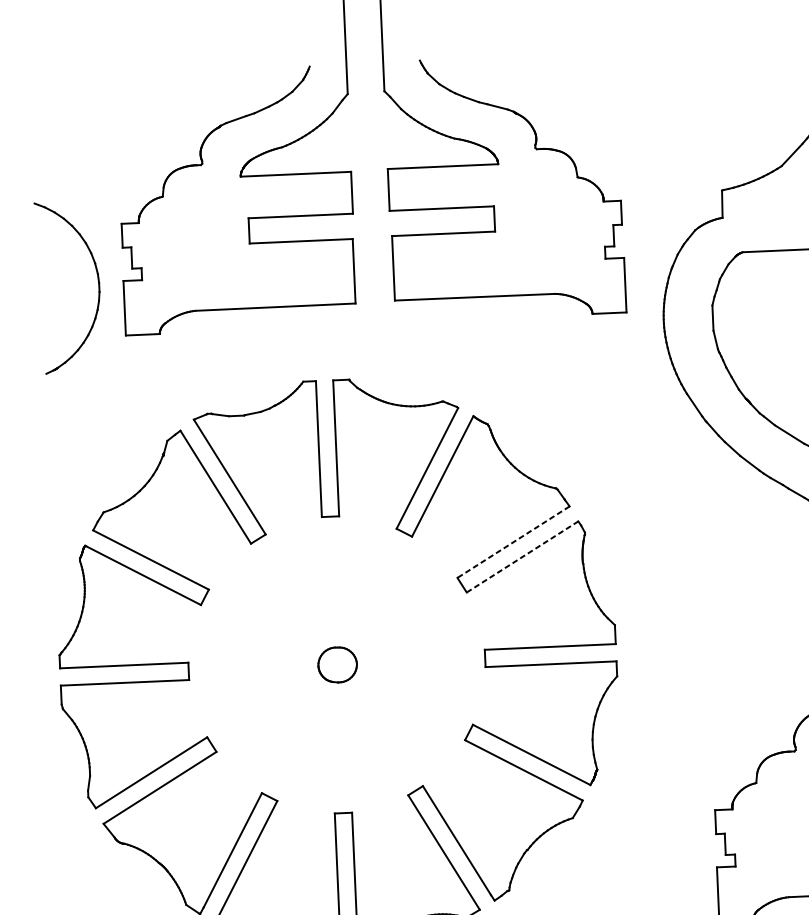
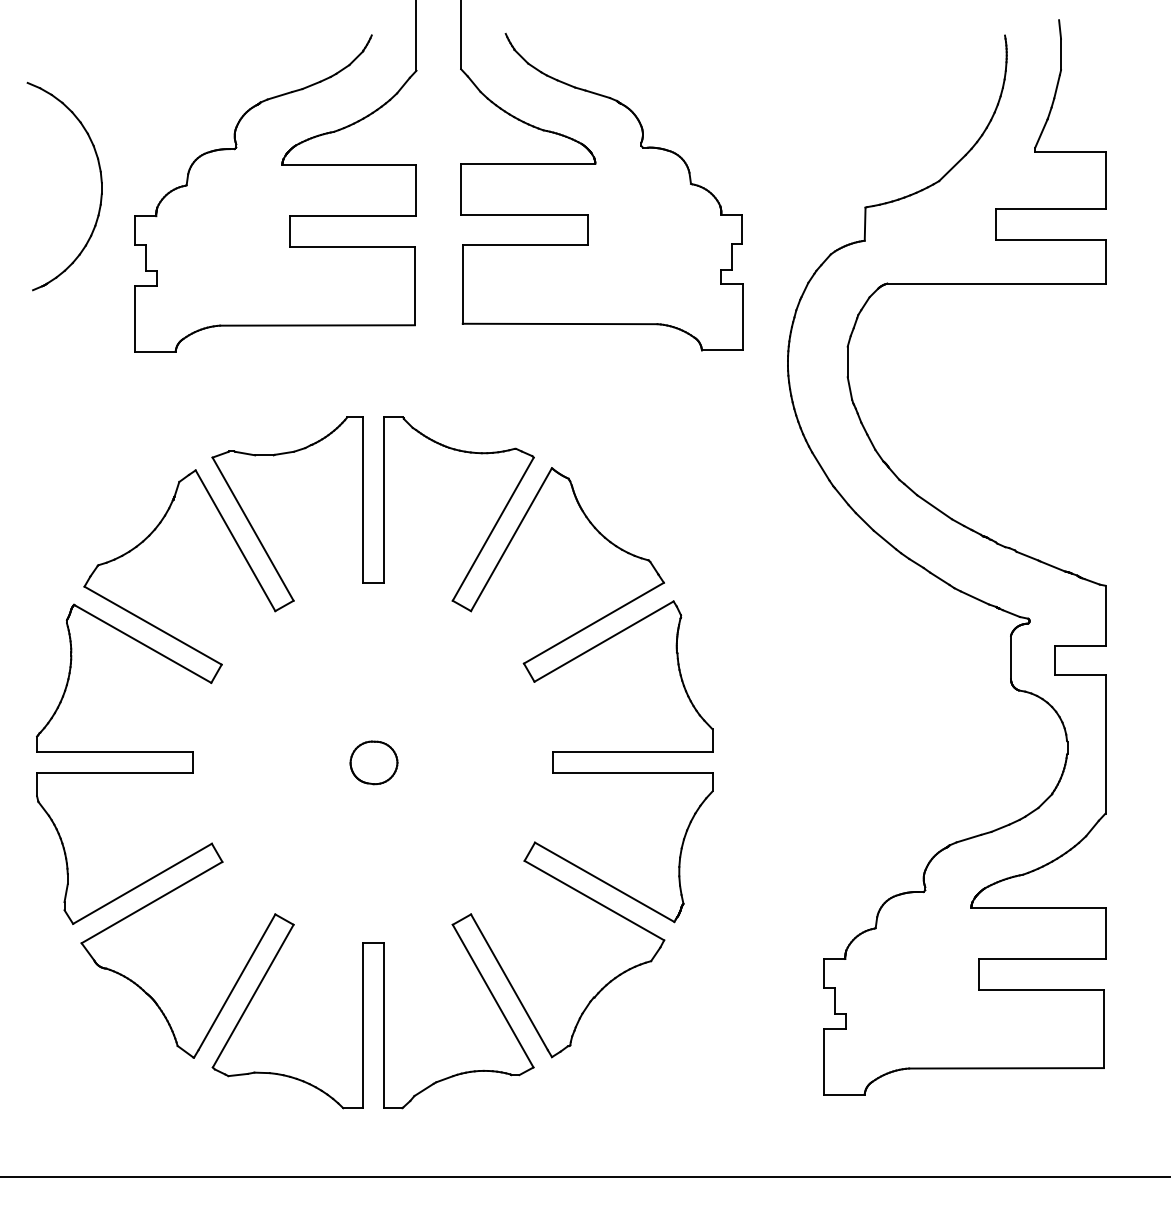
part: (98, 282) -> (100, 182), moved
line: (513, 542) -> (593, 623), dashed -> solid
line: (522, 556) -> (604, 641), dashed -> solid

